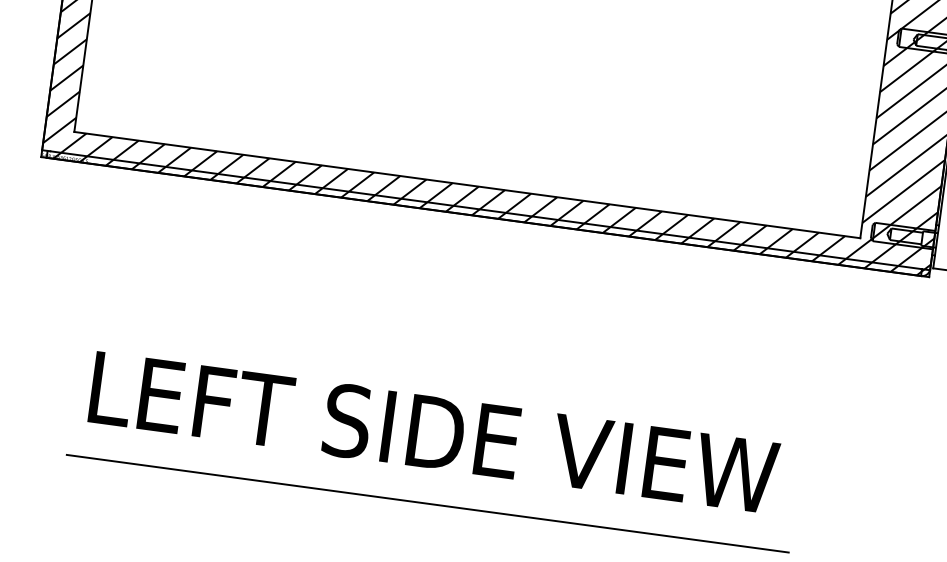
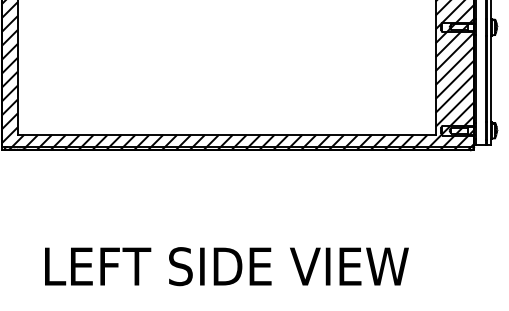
line: (427, 504) -> (228, 304), removed

